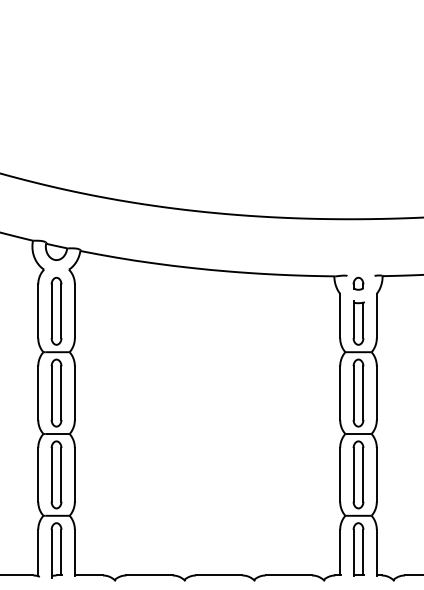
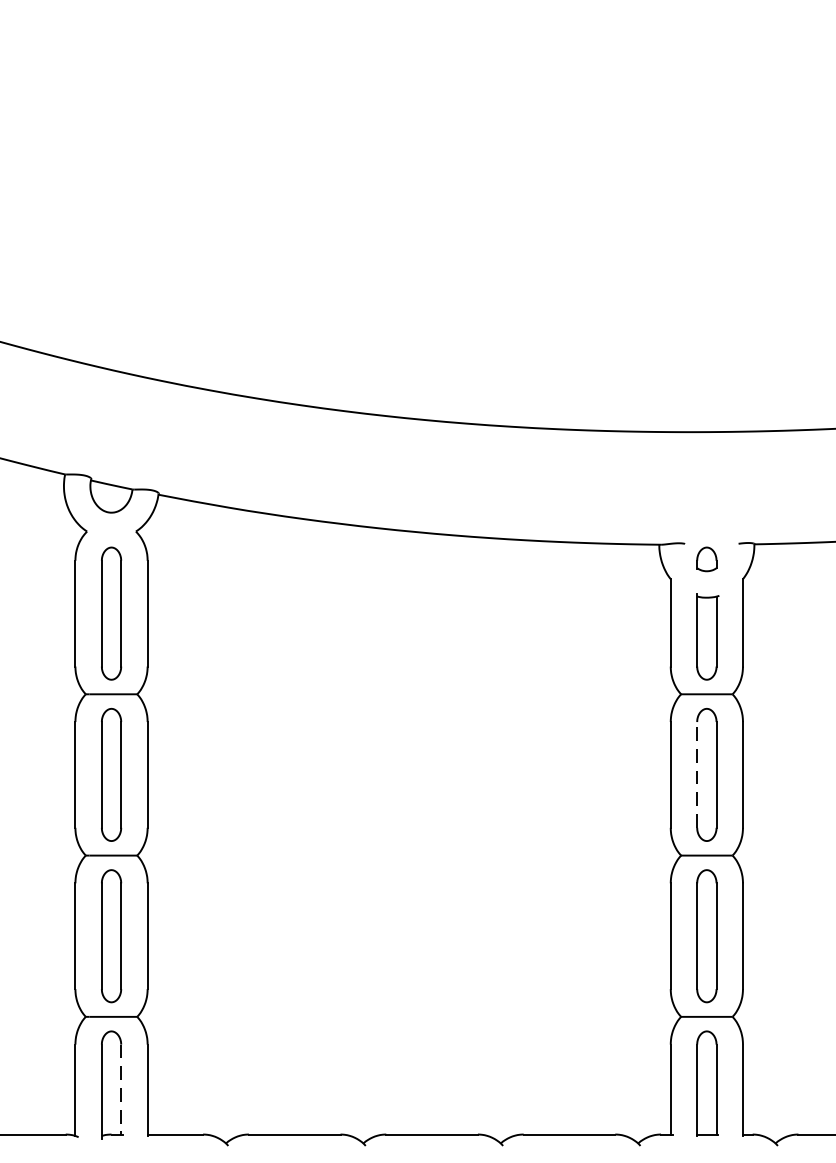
line: (353, 393) -> (696, 775), solid -> dashed
line: (61, 552) -> (121, 1089), solid -> dashed

